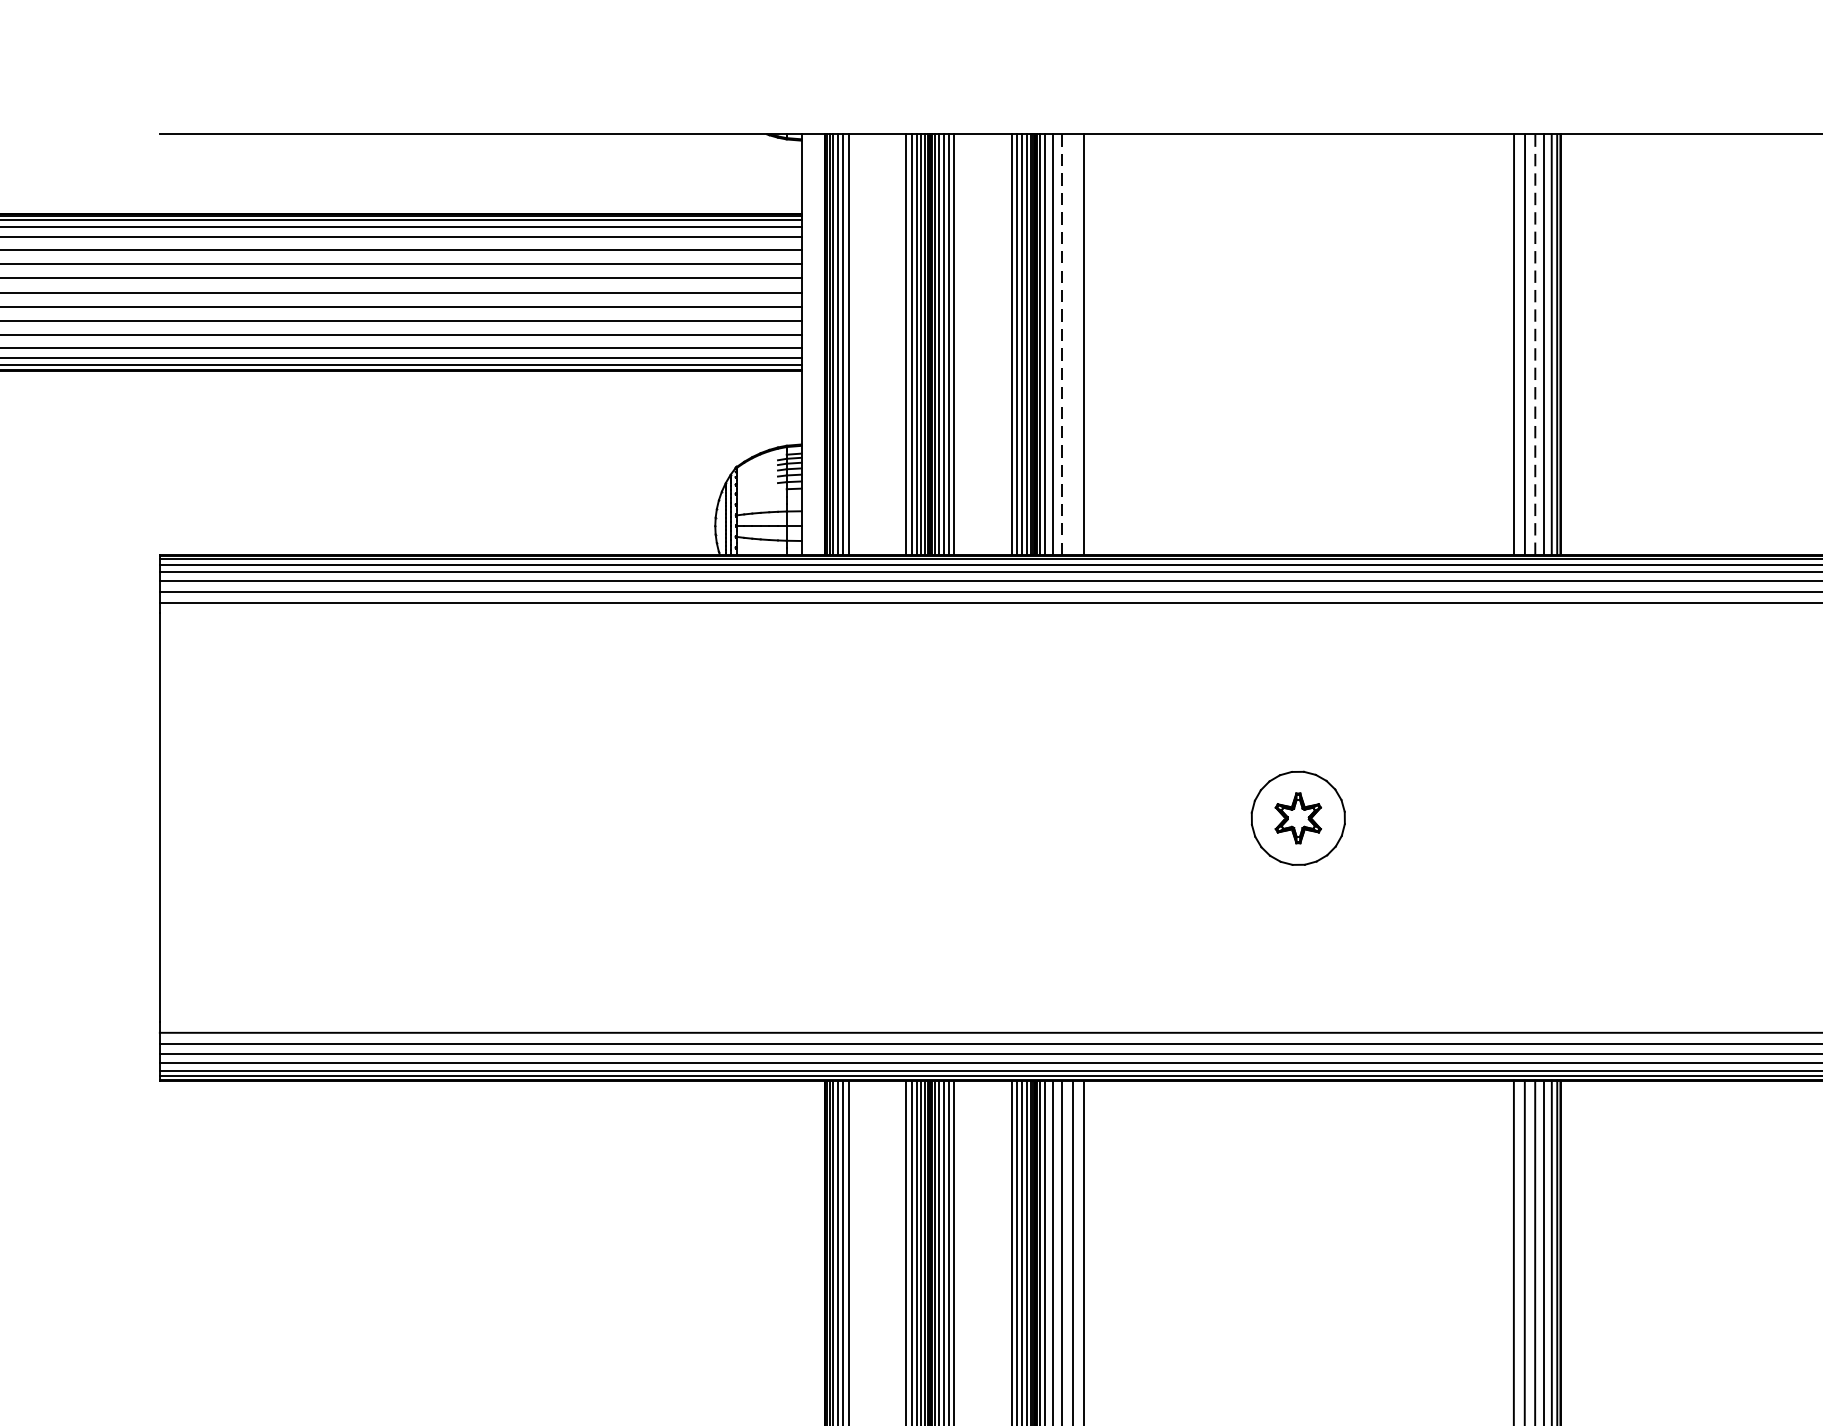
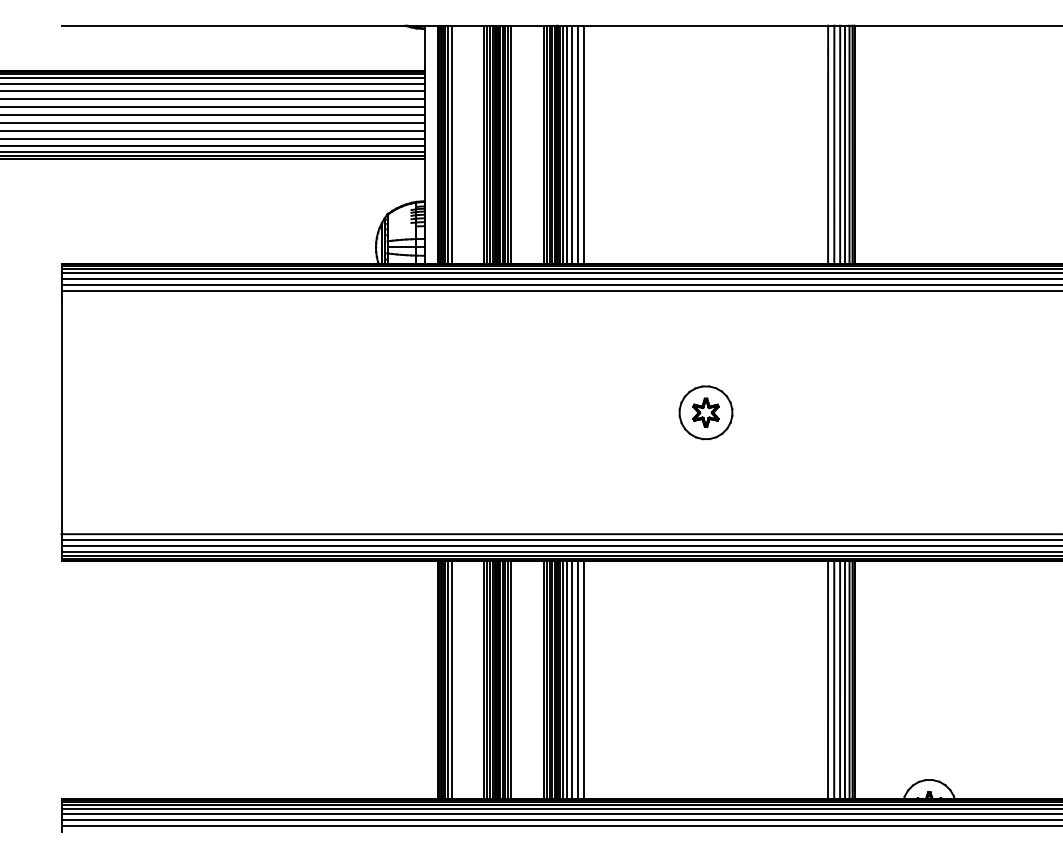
line: (1073, 344) -> (578, 144), added
line: (1062, 346) -> (572, 145), dashed -> solid
line: (1535, 346) -> (840, 145), dashed -> solid

